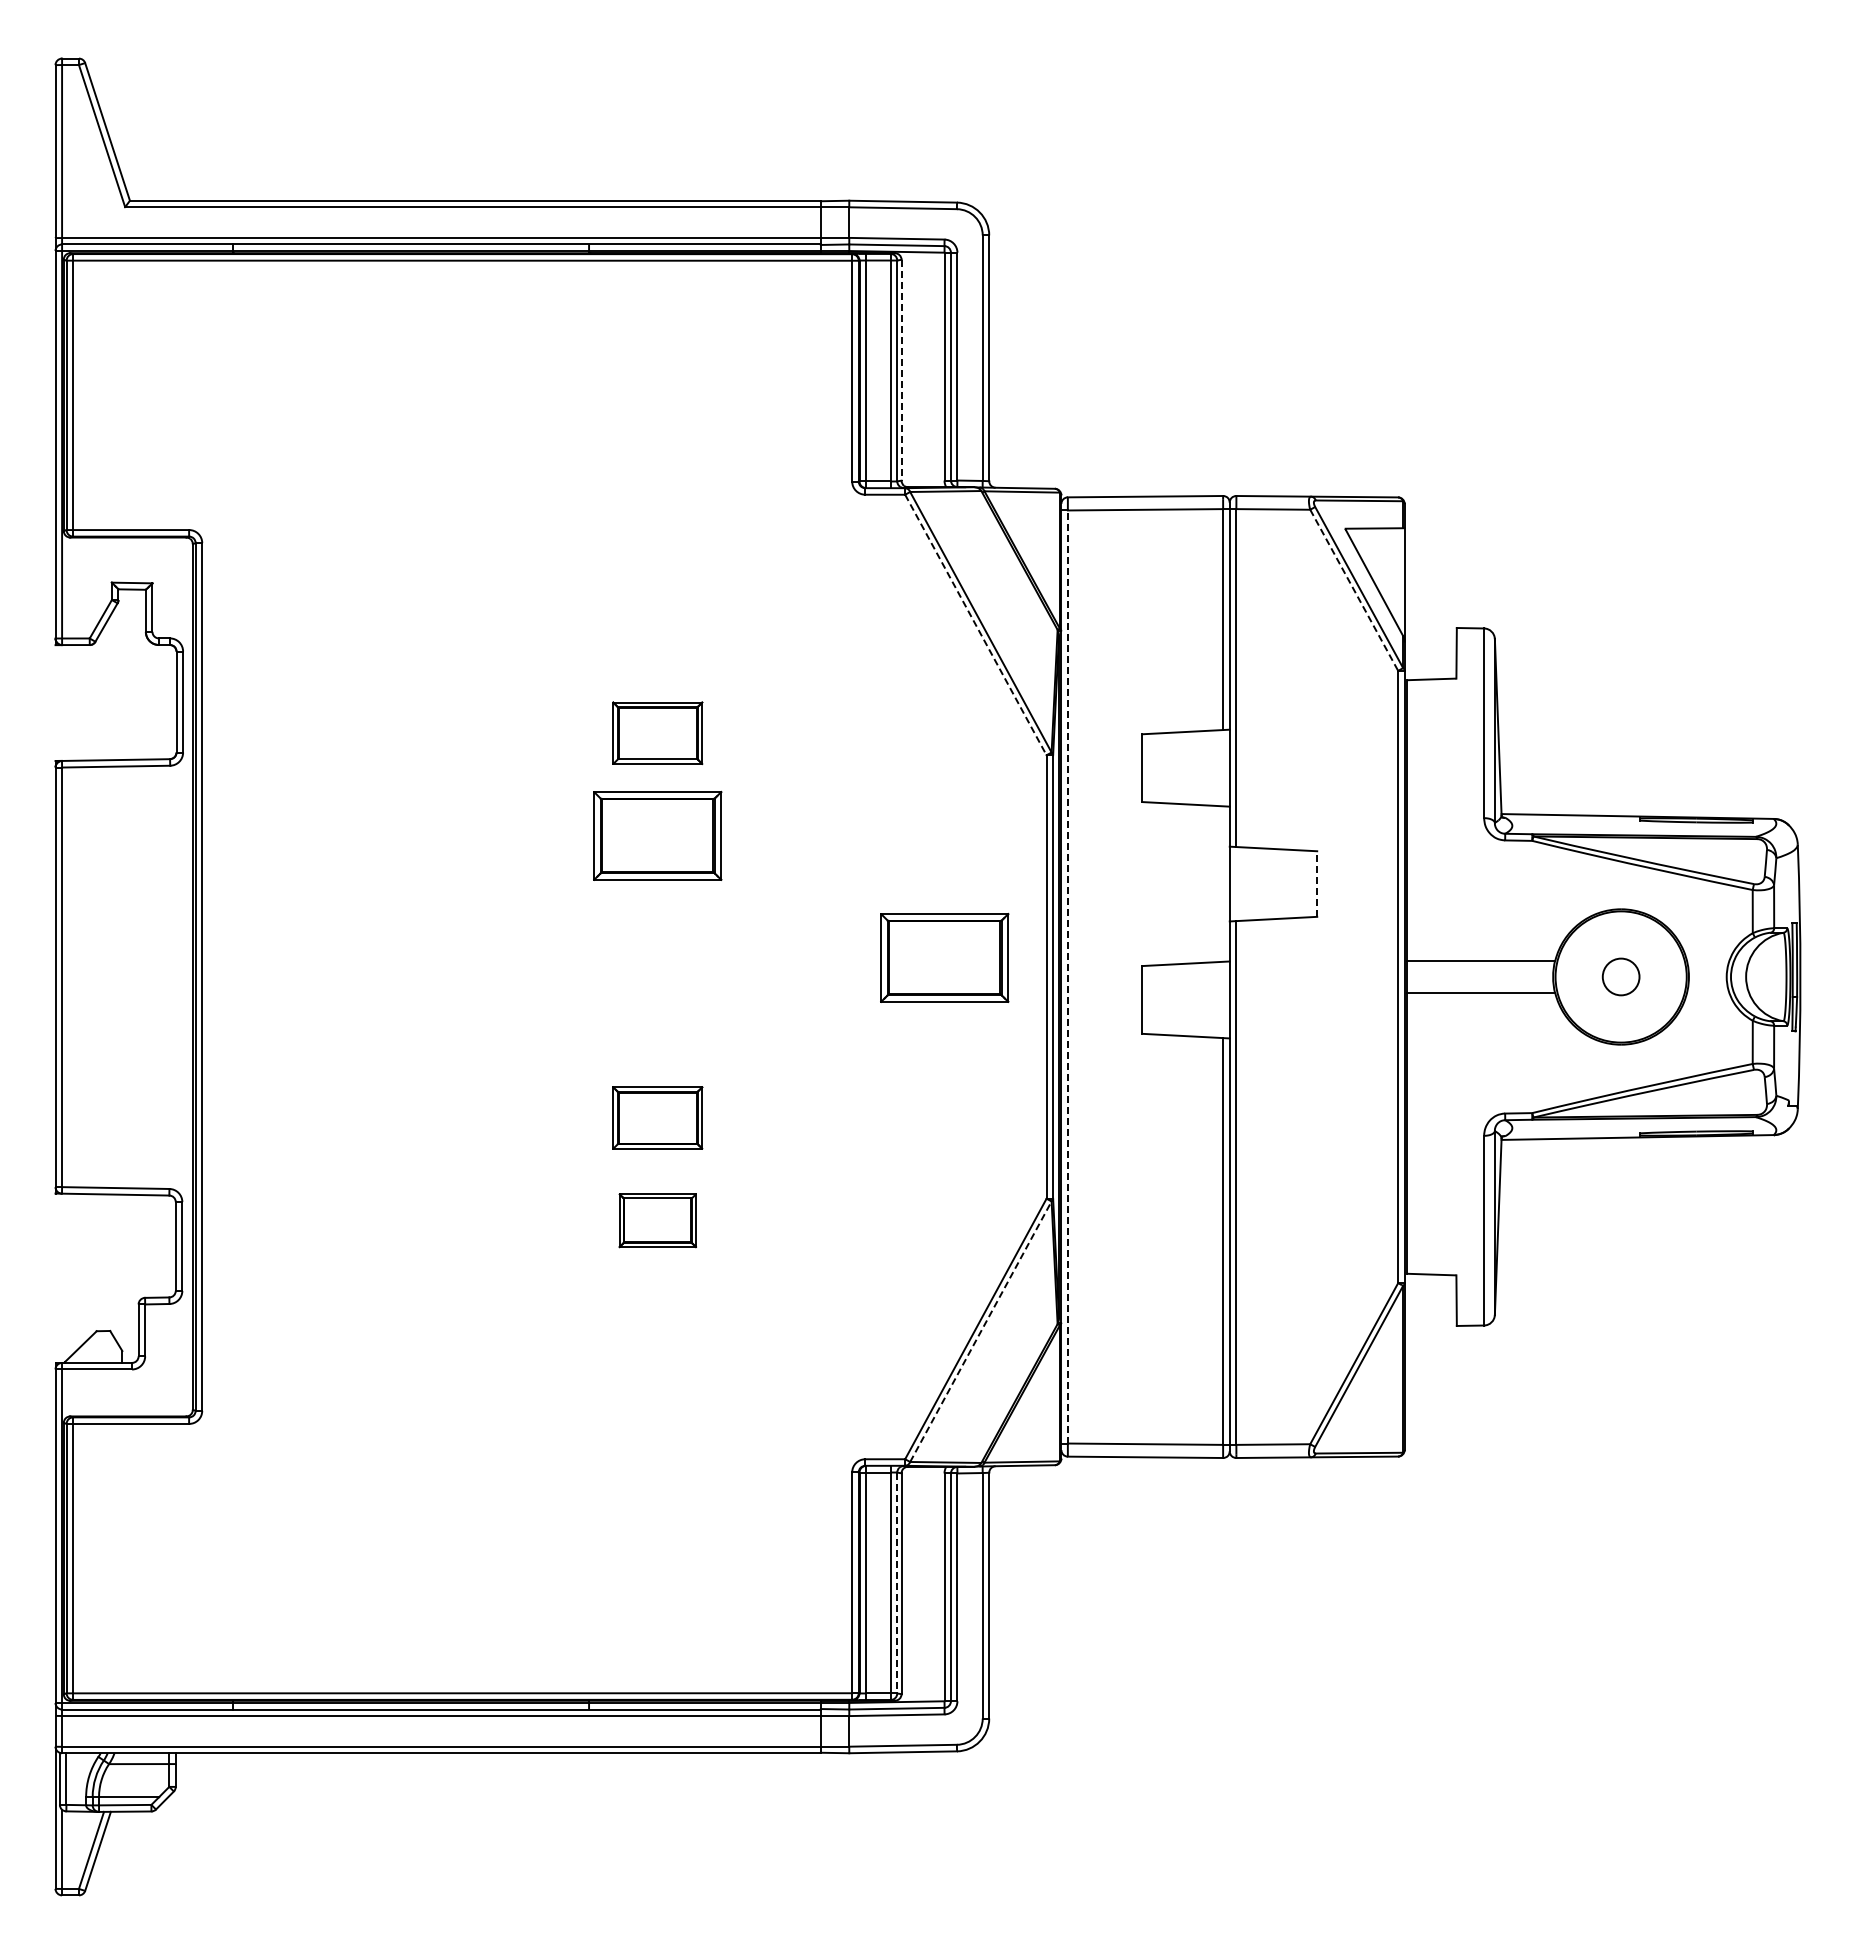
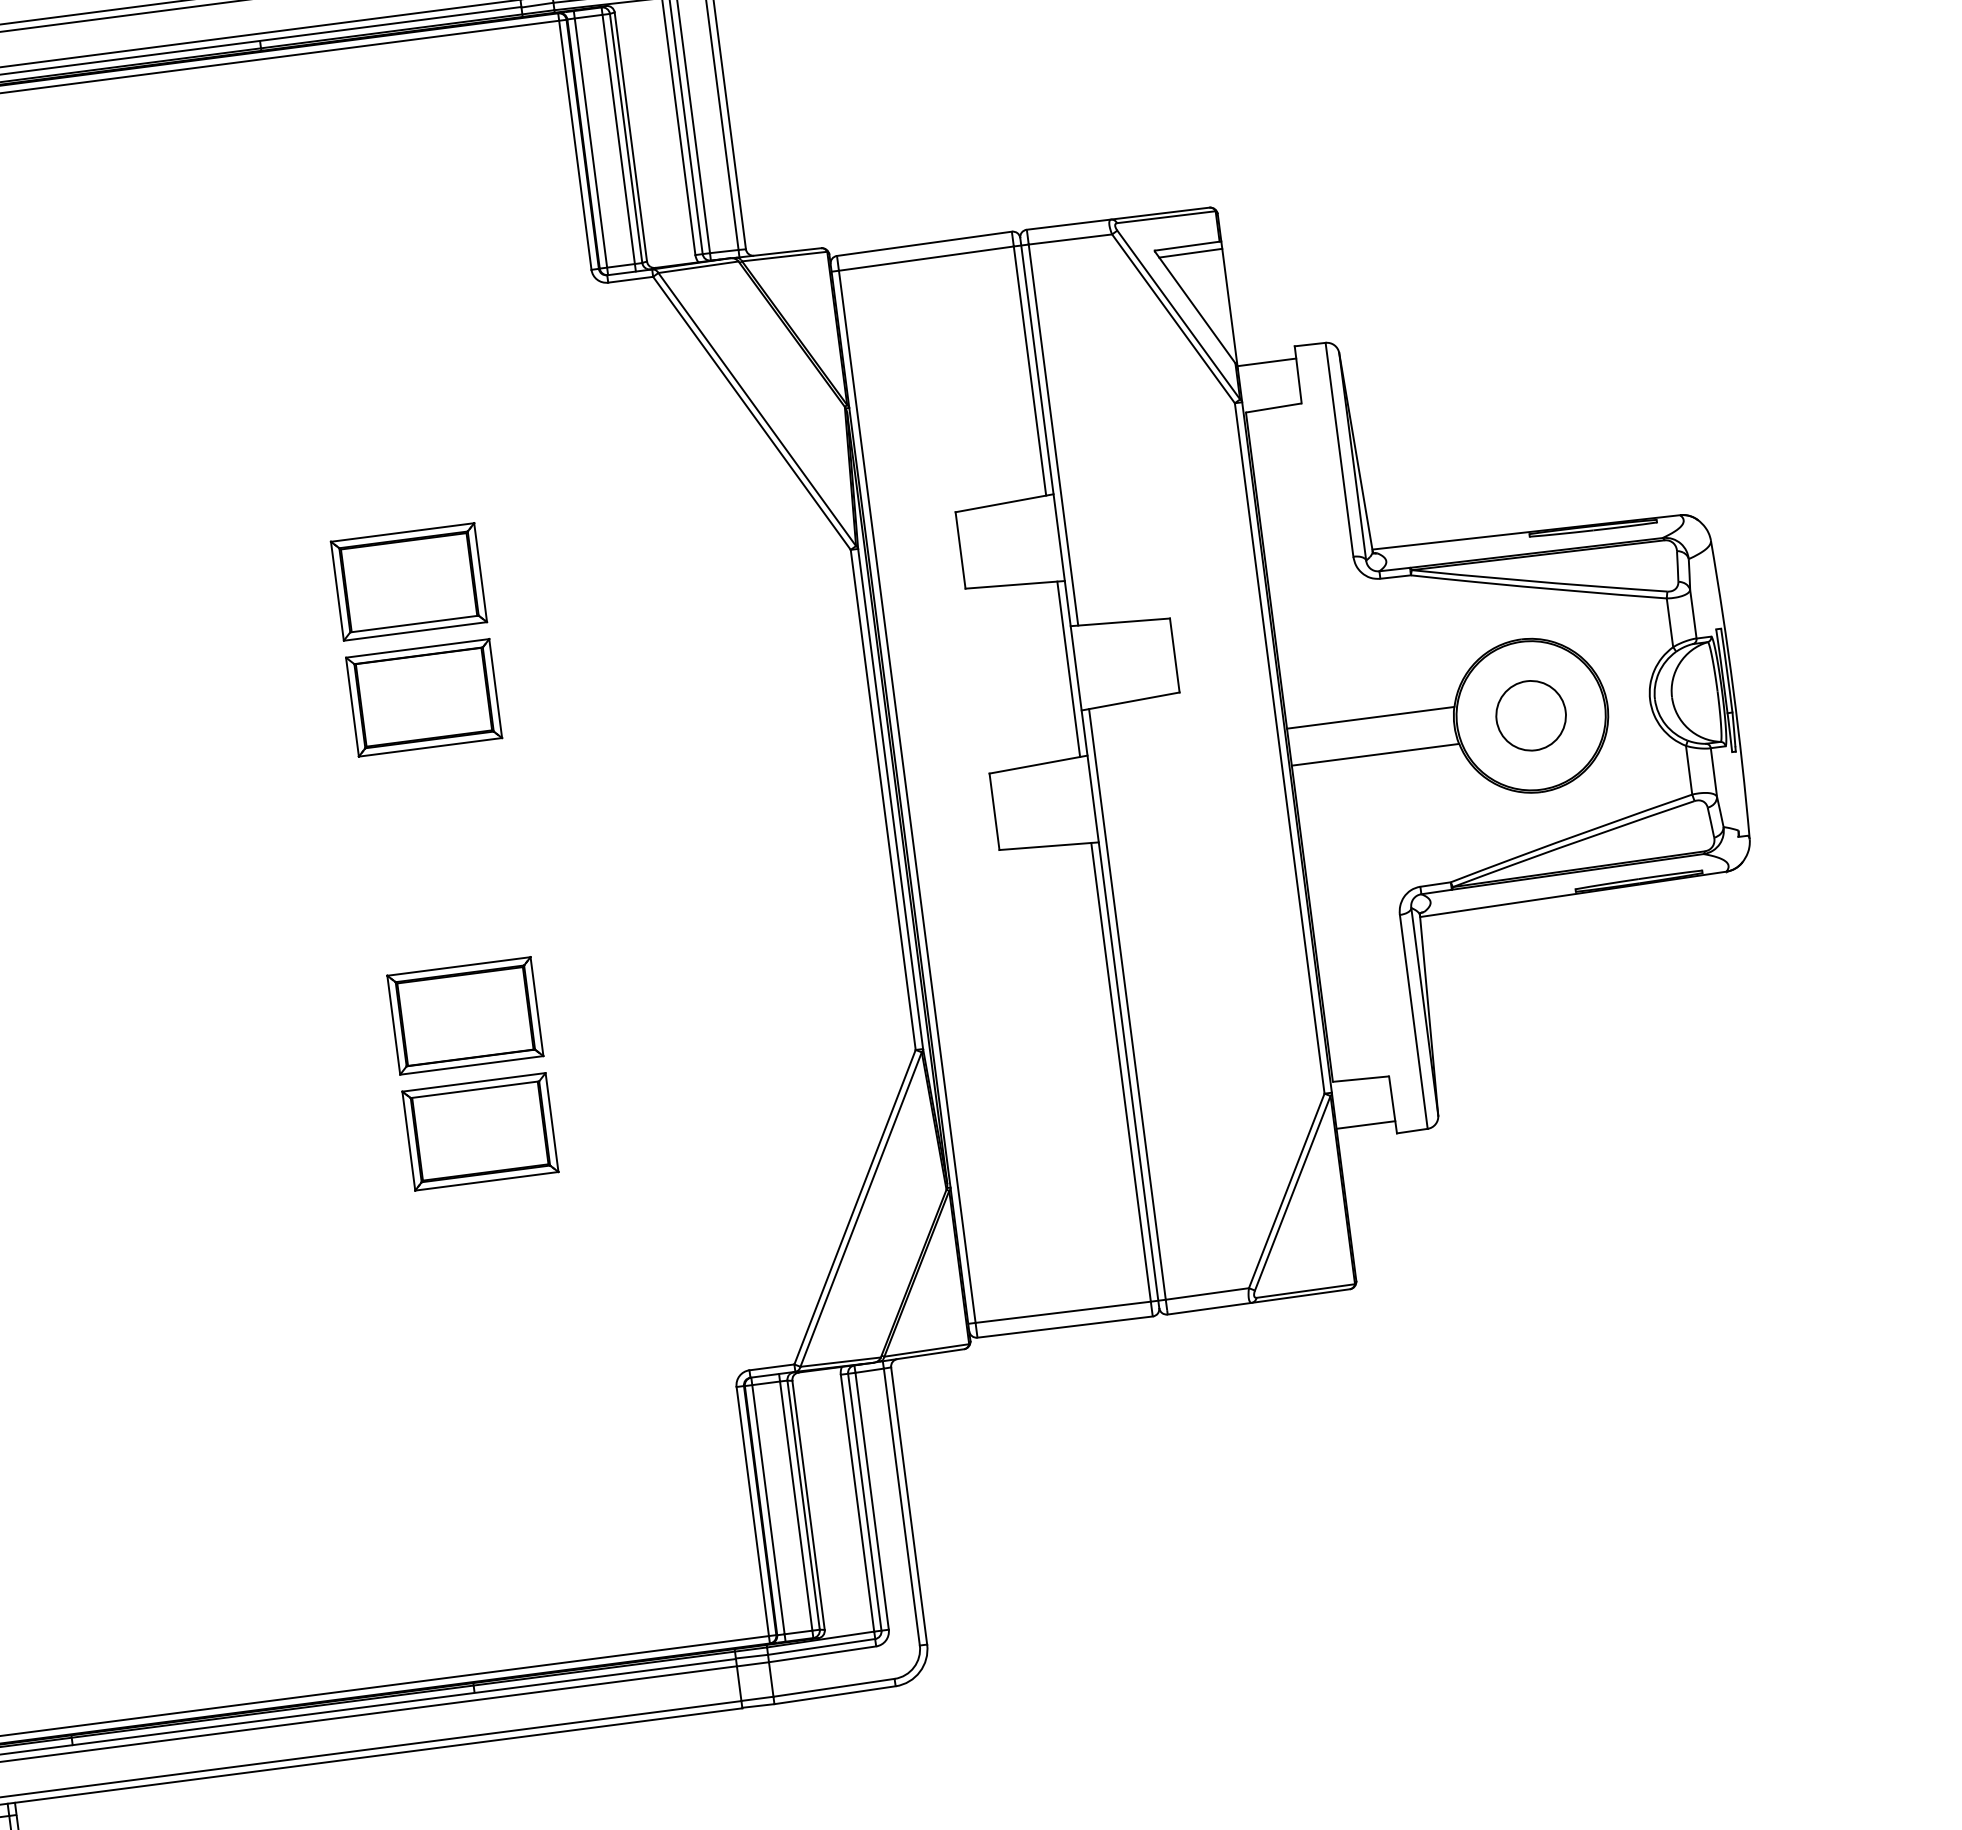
line: (901, 370) -> (630, 137), dashed -> solid
line: (1376, 534) -> (1190, 252), added
line: (1354, 590) -> (1173, 319), dashed -> solid
line: (976, 625) -> (752, 413), dashed -> solid
line: (1430, 638) -> (1266, 362), added
part: (657, 733) -> (408, 582), size x1.43
line: (1223, 883) -> (1069, 668), added
line: (1317, 884) -> (1175, 655), dashed -> solid
part: (944, 957) -> (765, 792), removed
circle: (1620, 976) -> (1530, 715), size x1.67
line: (1067, 977) -> (906, 797), dashed -> solid
part: (657, 1117) -> (465, 1015), size x1.43
part: (657, 1220) -> (480, 1131), size x1.67
line: (1430, 1315) -> (1365, 1125), added
line: (981, 1331) -> (861, 1209), dashed -> solid
line: (897, 1583) -> (803, 1505), dashed -> solid

